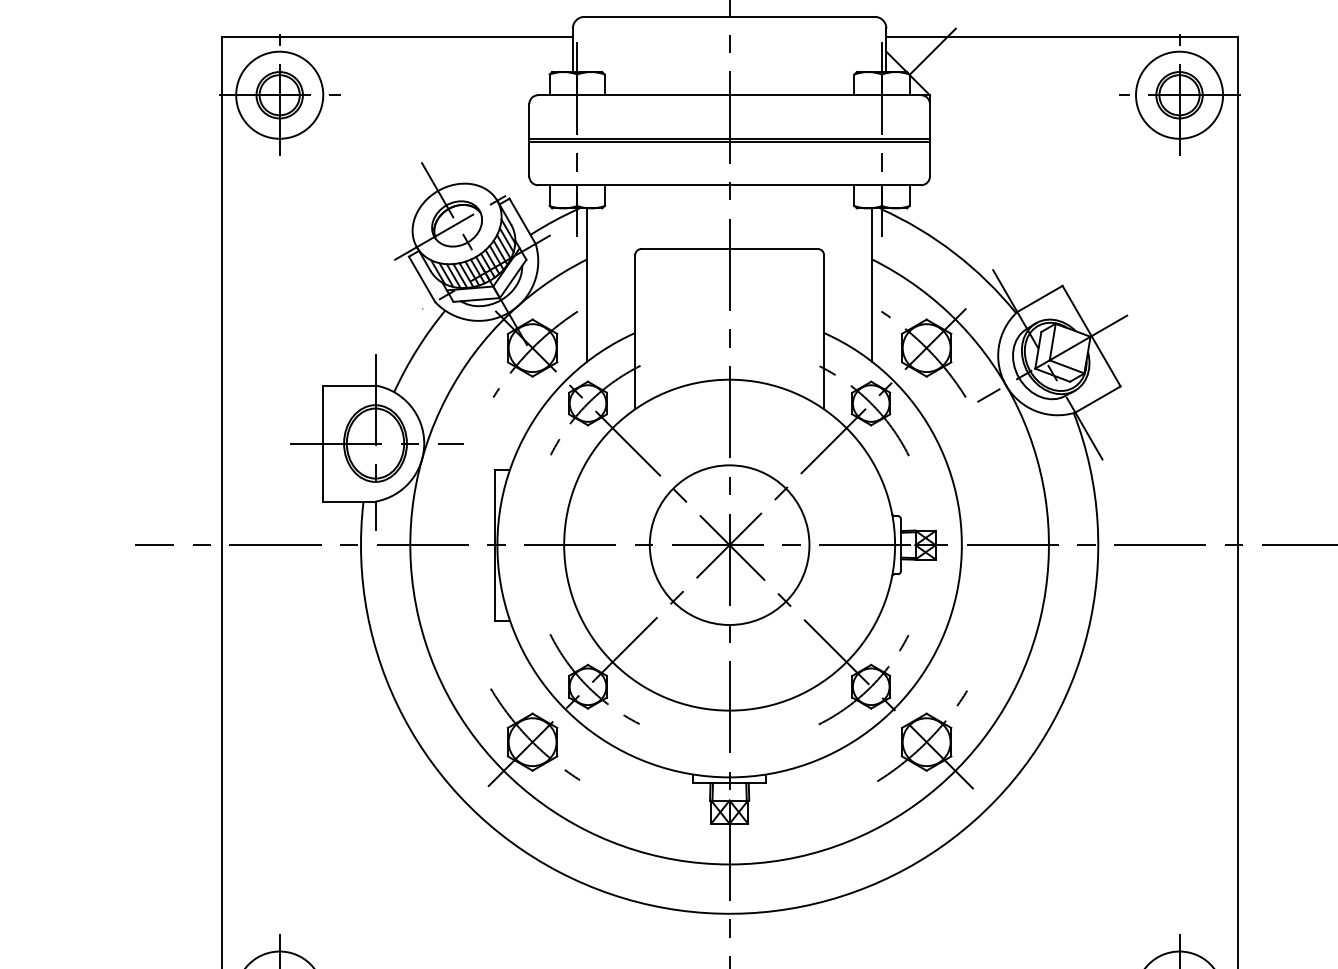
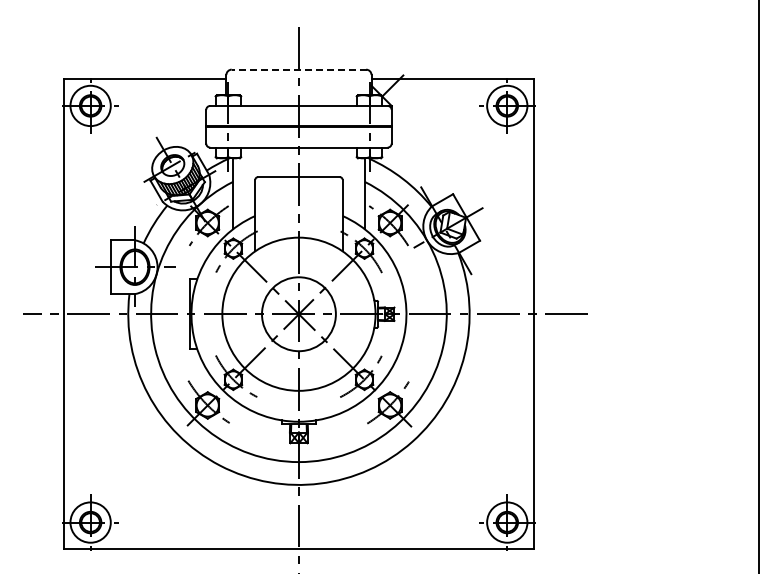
line: (728, 16) -> (298, 69), solid -> dashed

